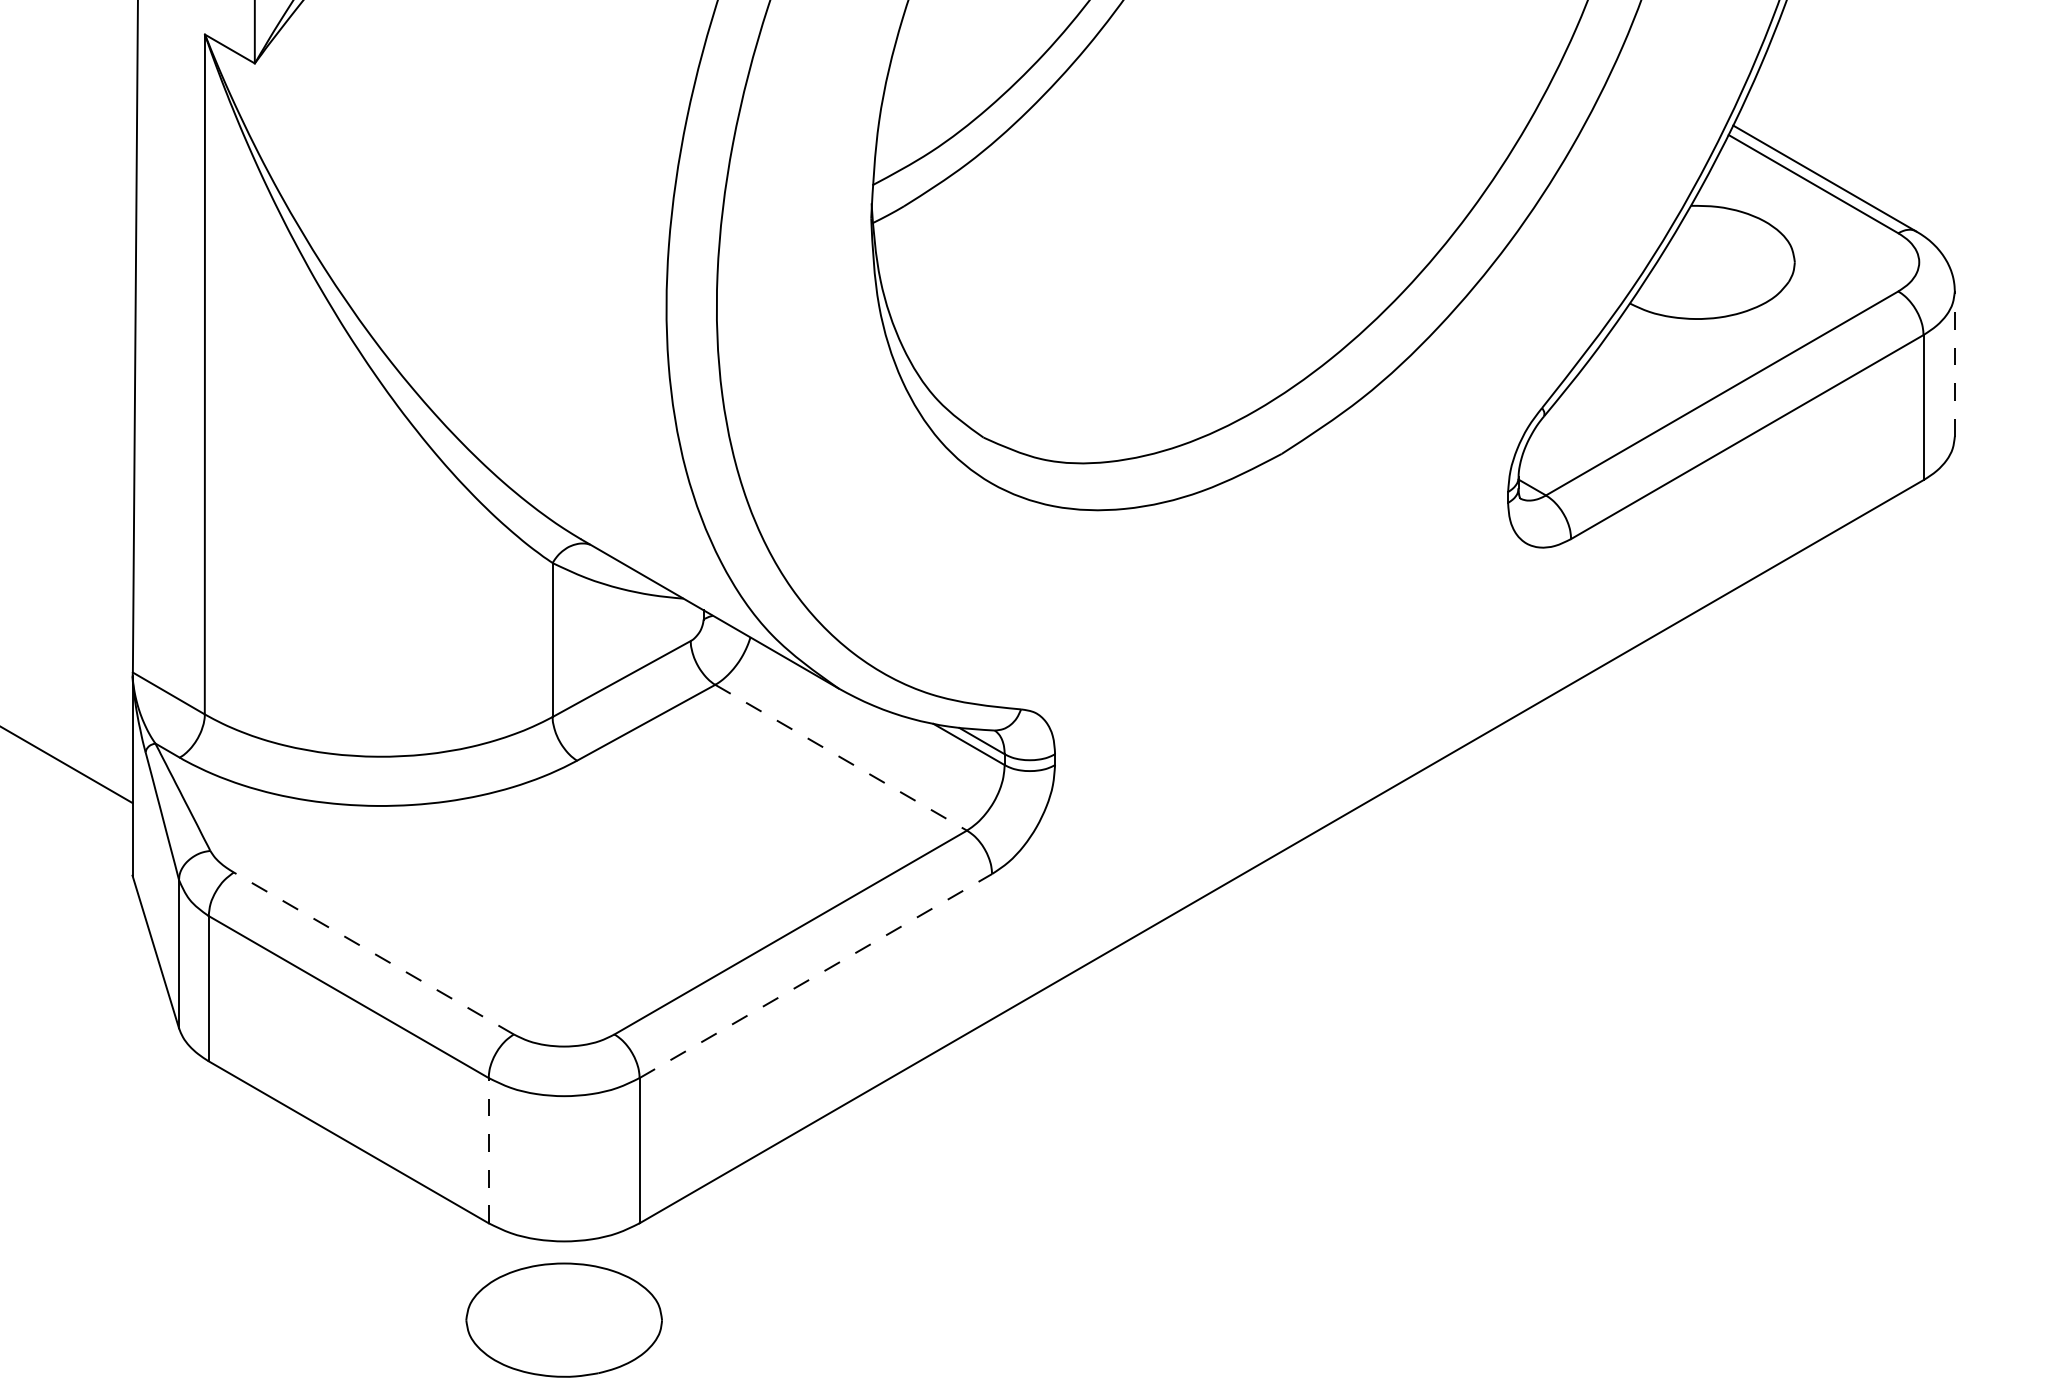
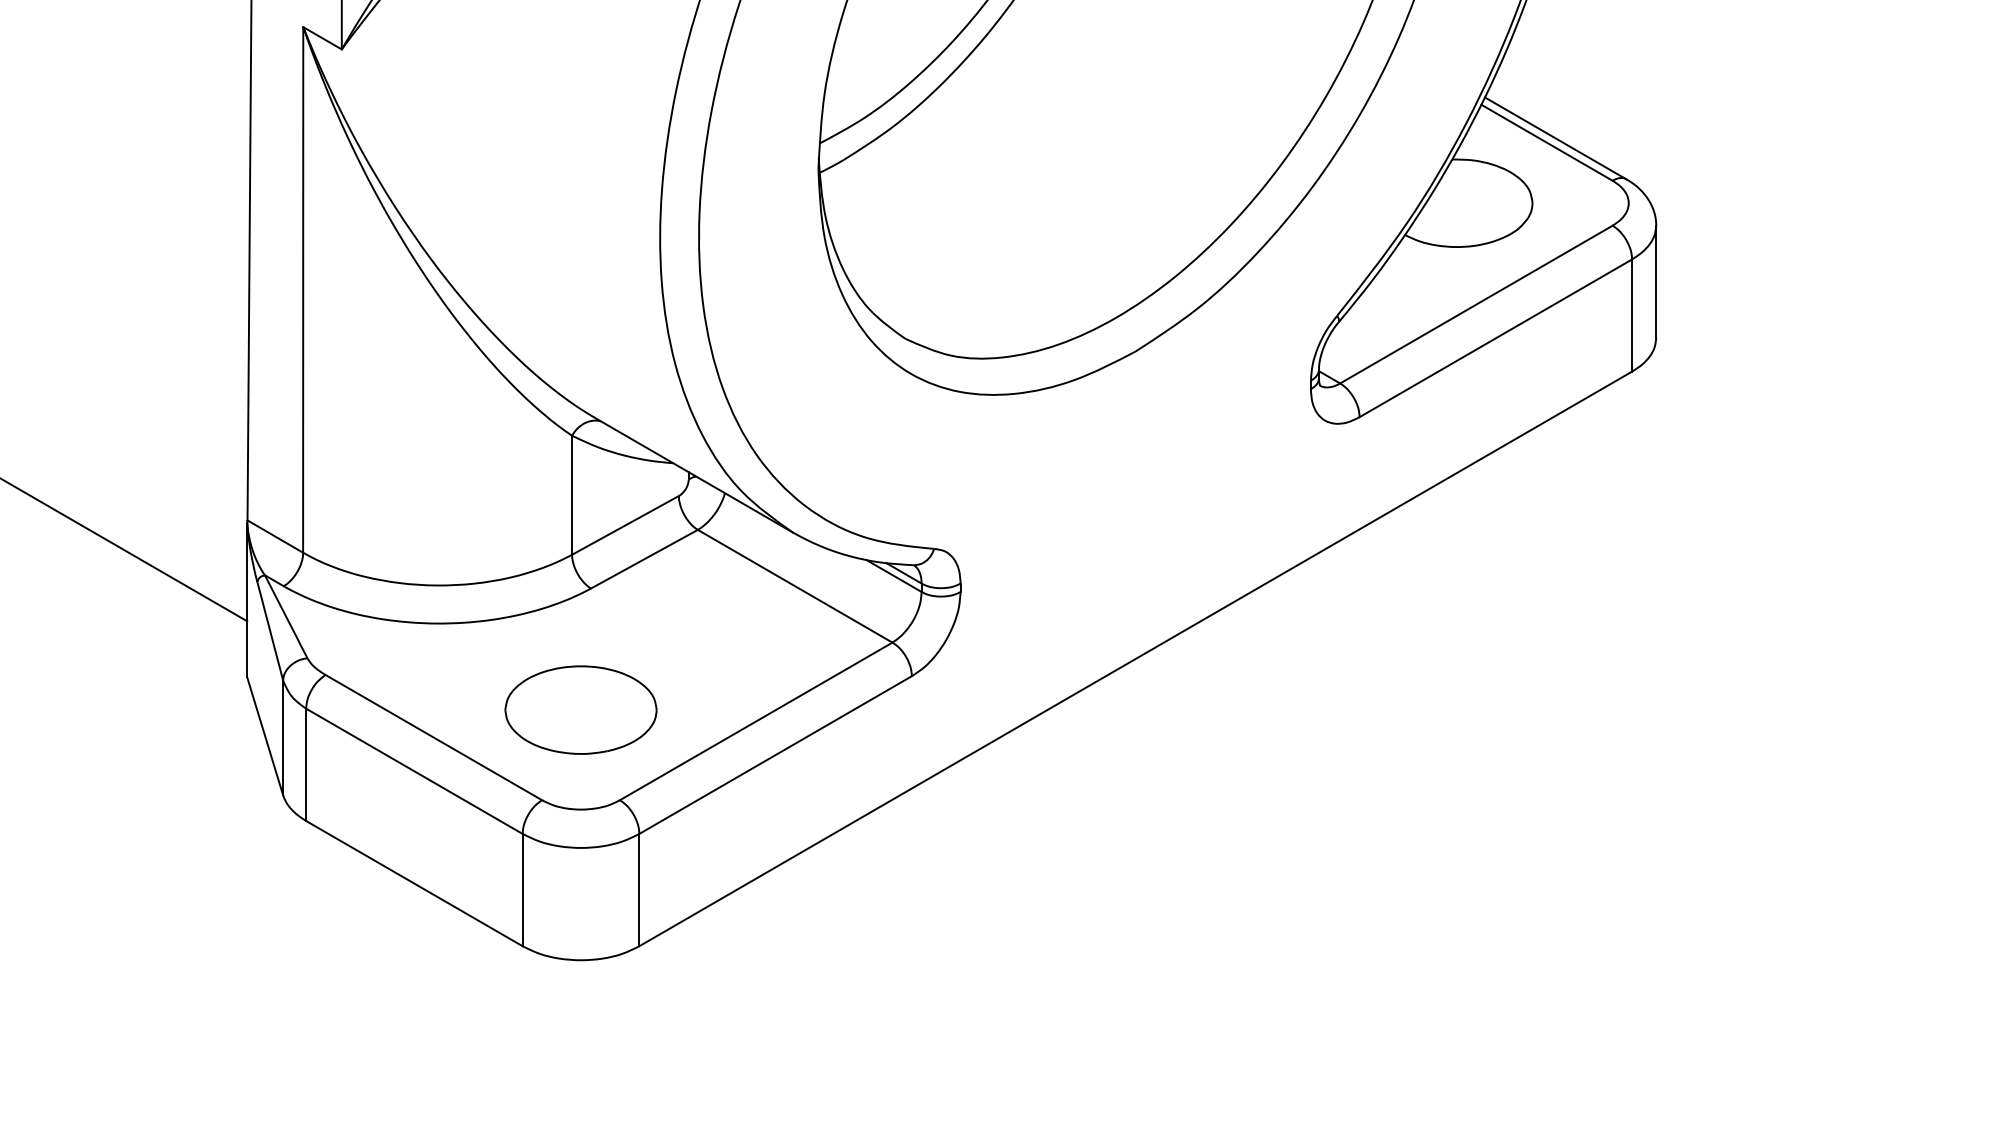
line: (1955, 363) -> (1656, 281), dashed -> solid
line: (841, 758) -> (795, 586), dashed -> solid
line: (373, 953) -> (433, 737), dashed -> solid
line: (817, 975) -> (776, 754), dashed -> solid
line: (488, 1149) -> (522, 889), dashed -> solid
part: (563, 1319) -> (580, 709), moved

